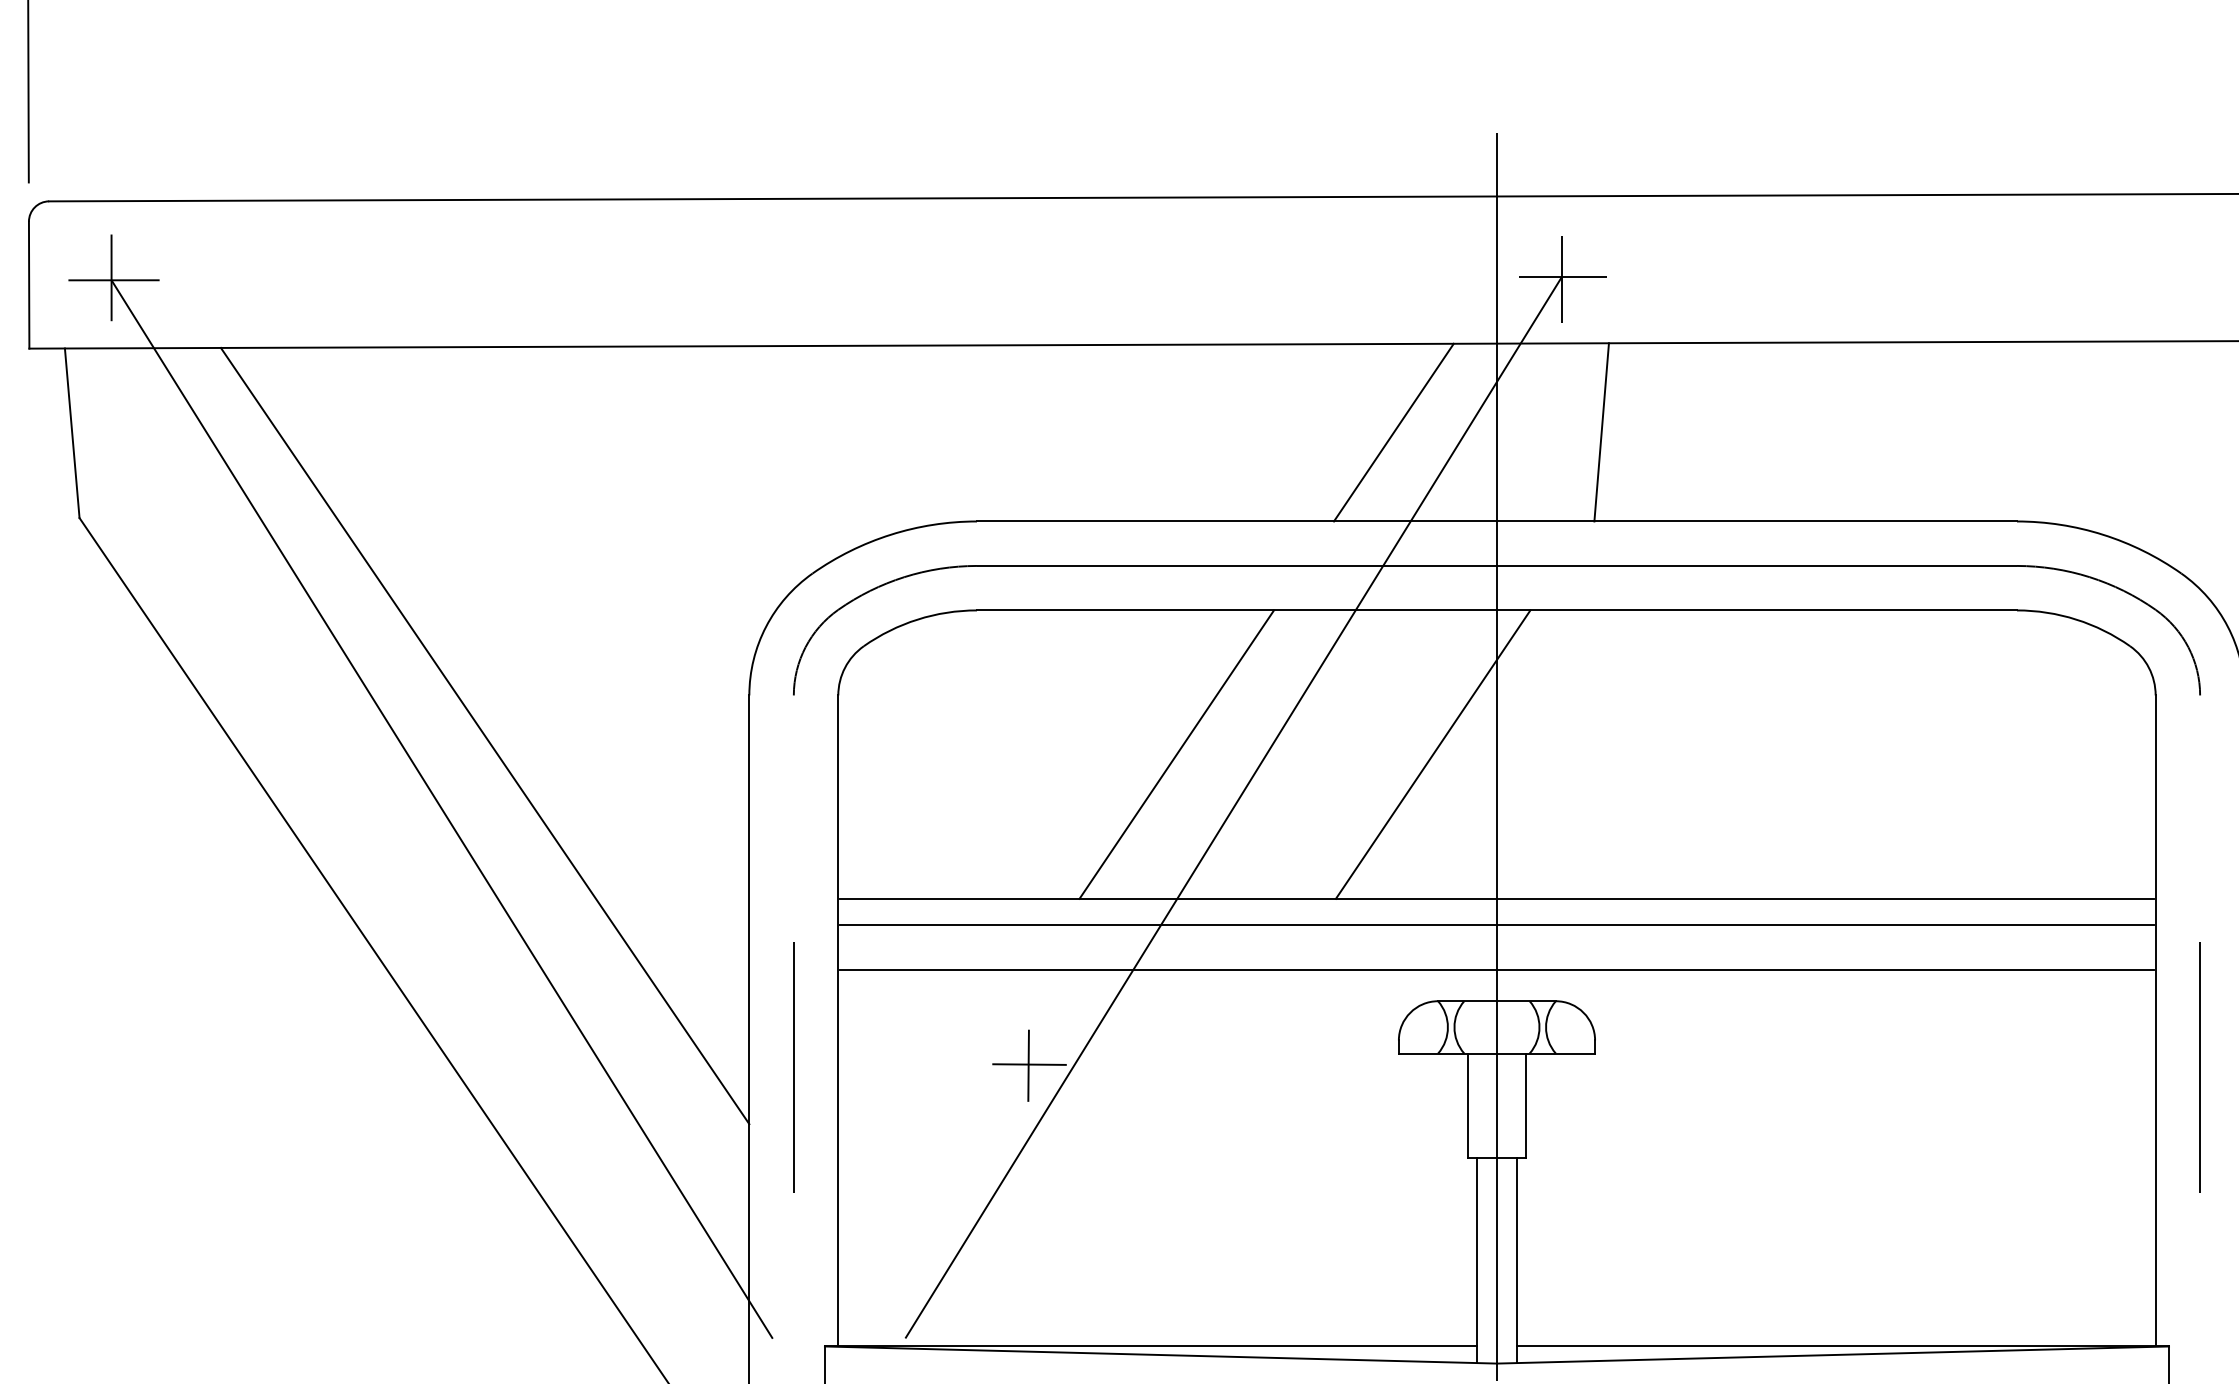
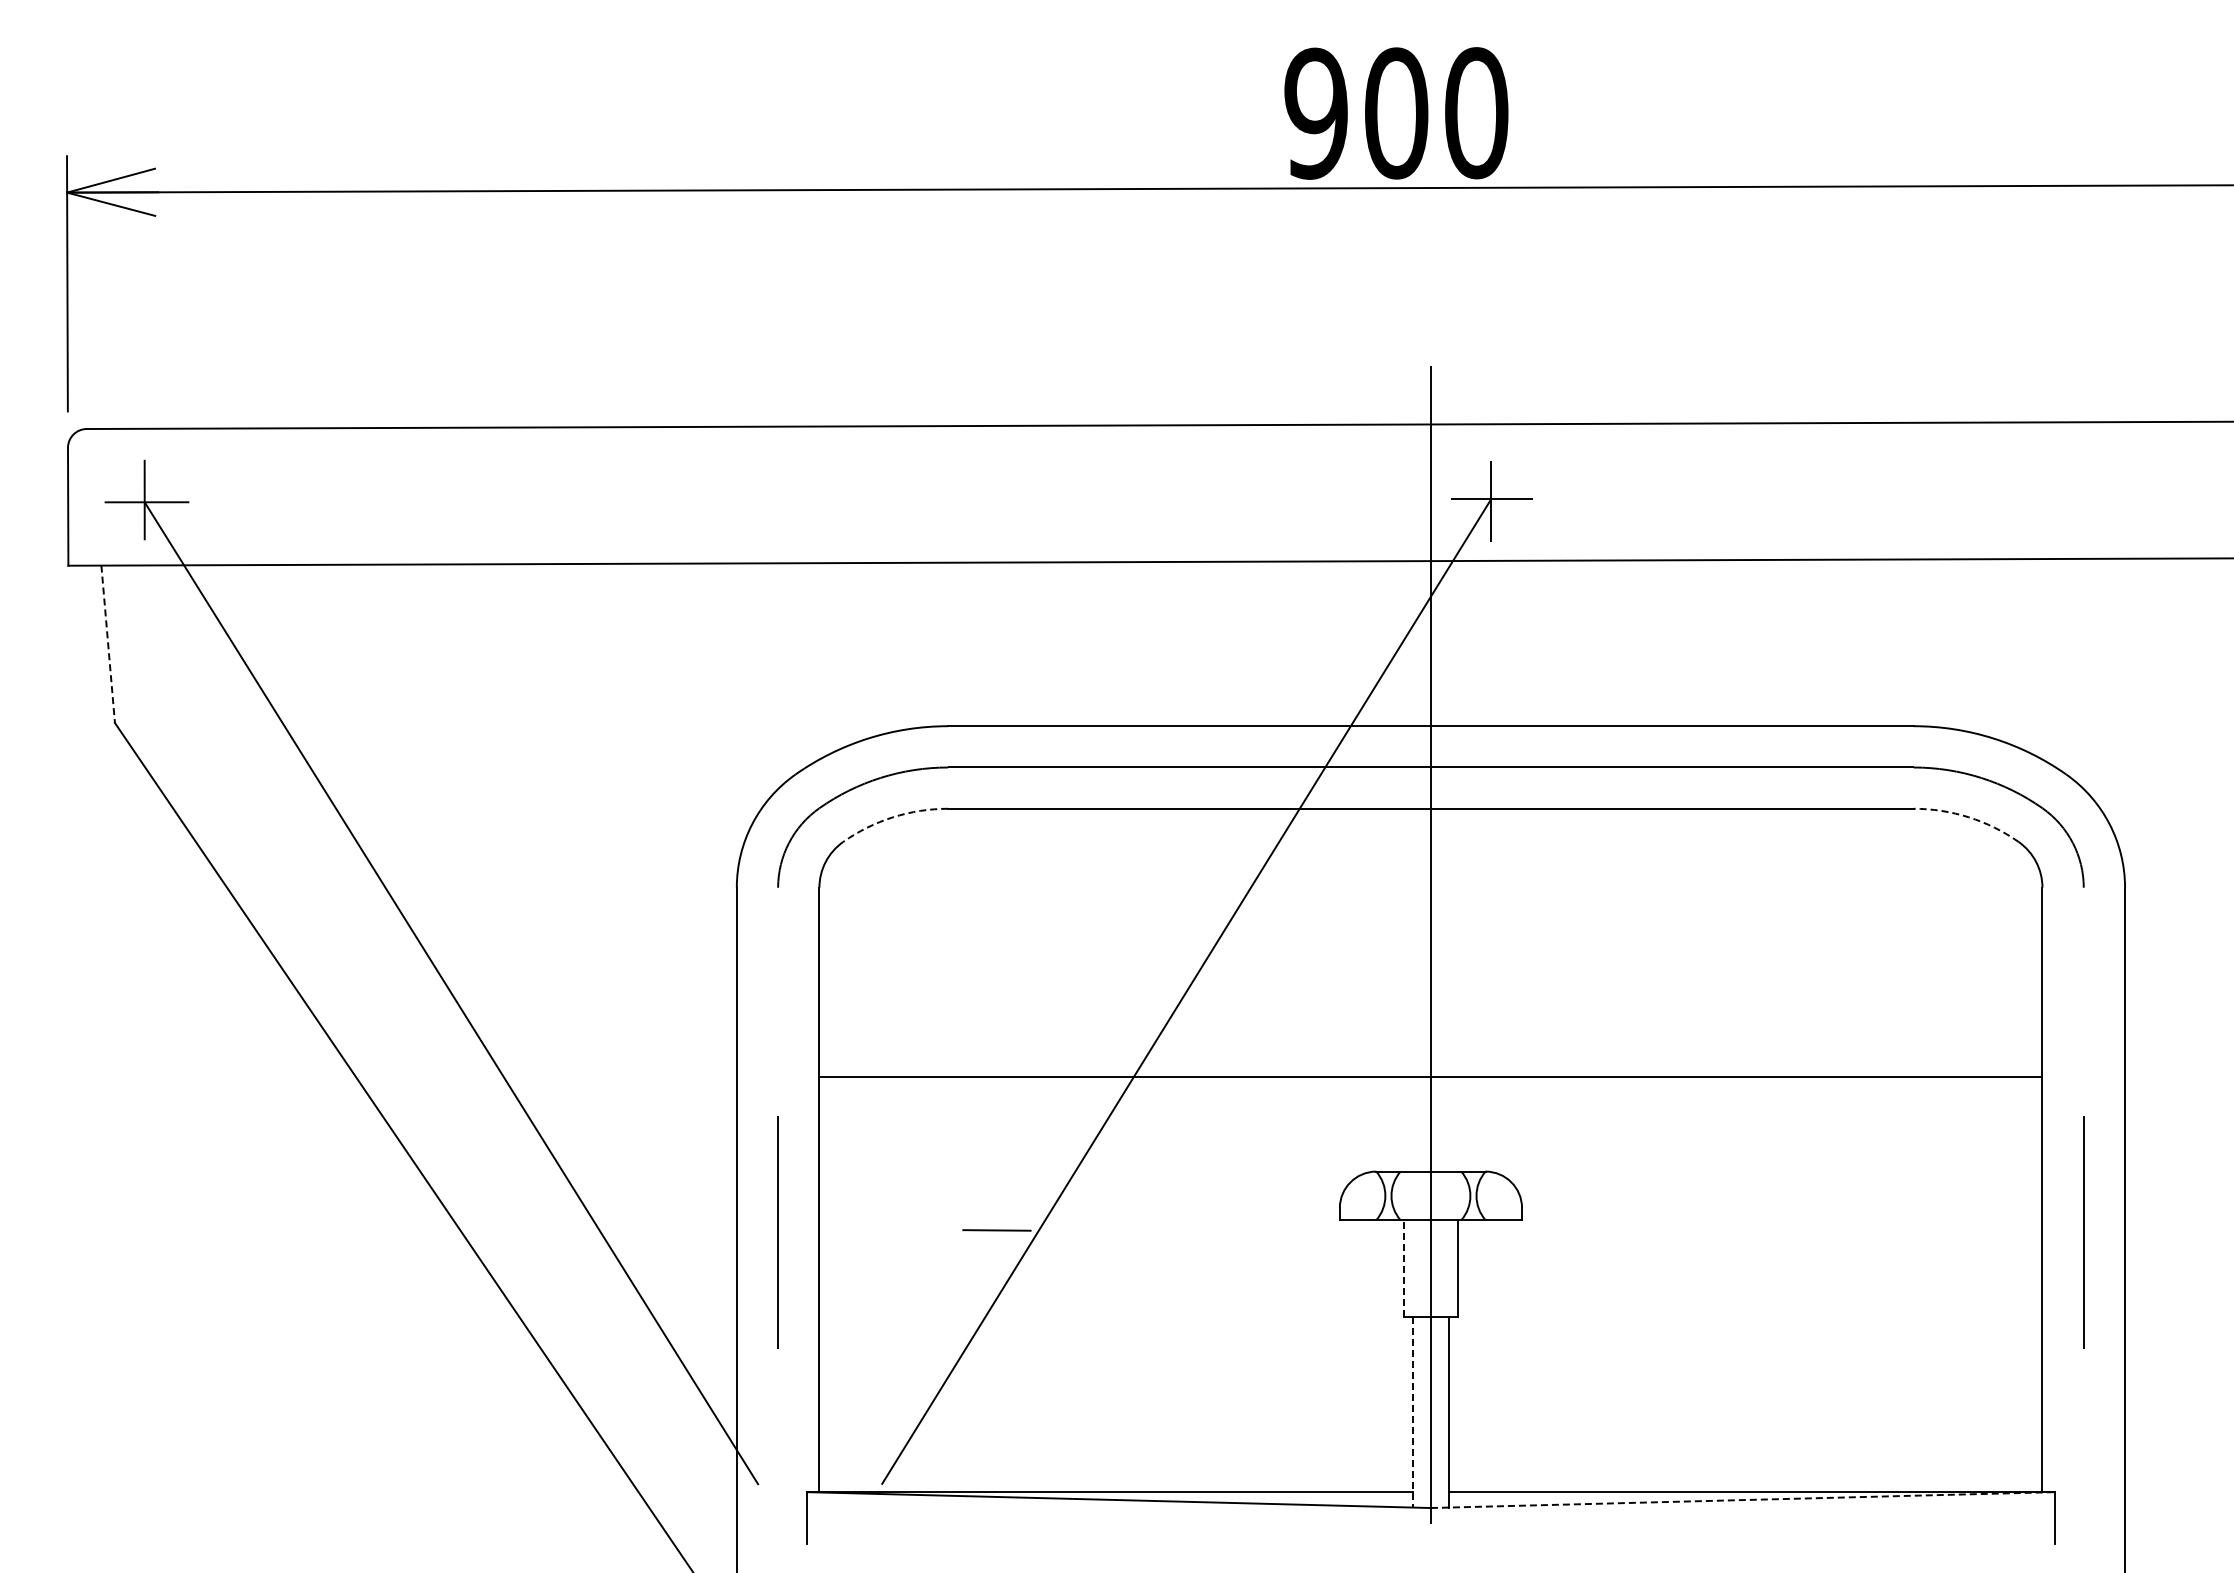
line: (1393, 432) -> (1334, 643), removed
line: (1600, 432) -> (1527, 643), removed
line: (72, 433) -> (108, 644), solid -> dashed
arc: (918, 619) -> (893, 817), solid -> dashed
arc: (2075, 619) -> (1968, 817), solid -> dashed
line: (485, 736) -> (491, 925), removed
line: (1176, 754) -> (1133, 942), removed
line: (1432, 754) -> (1371, 942), removed
line: (1496, 924) -> (1430, 1100), removed
line: (1496, 969) -> (1430, 1142), removed
line: (1027, 1065) -> (995, 1231), removed
line: (1467, 1105) -> (1403, 1268), solid -> dashed
line: (1477, 1260) -> (1412, 1412), solid -> dashed
line: (1833, 1355) -> (1743, 1500), solid -> dashed

